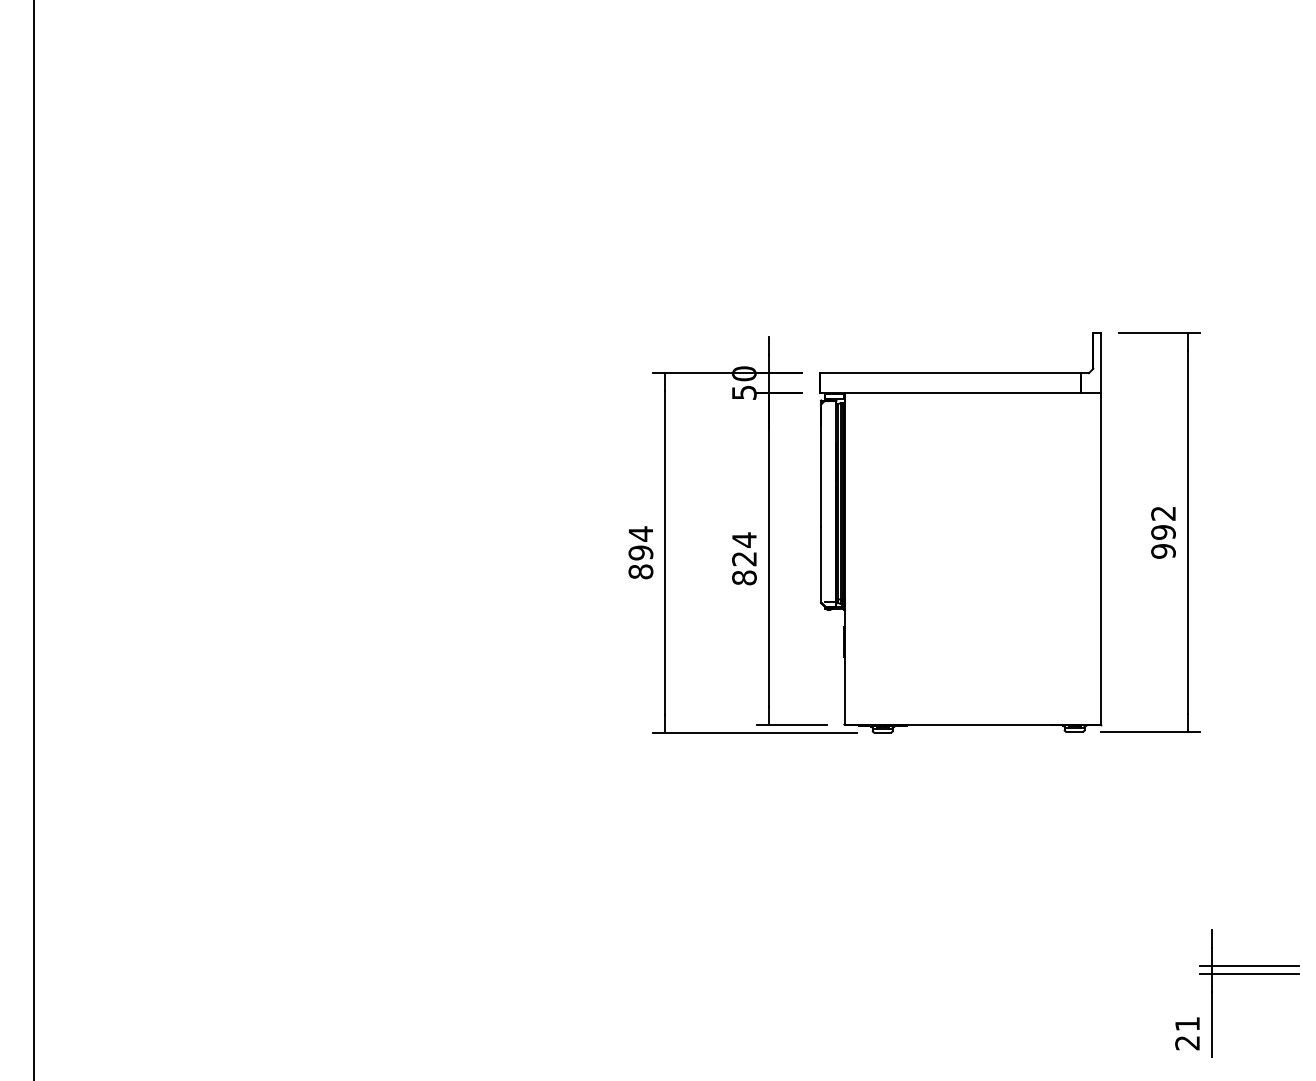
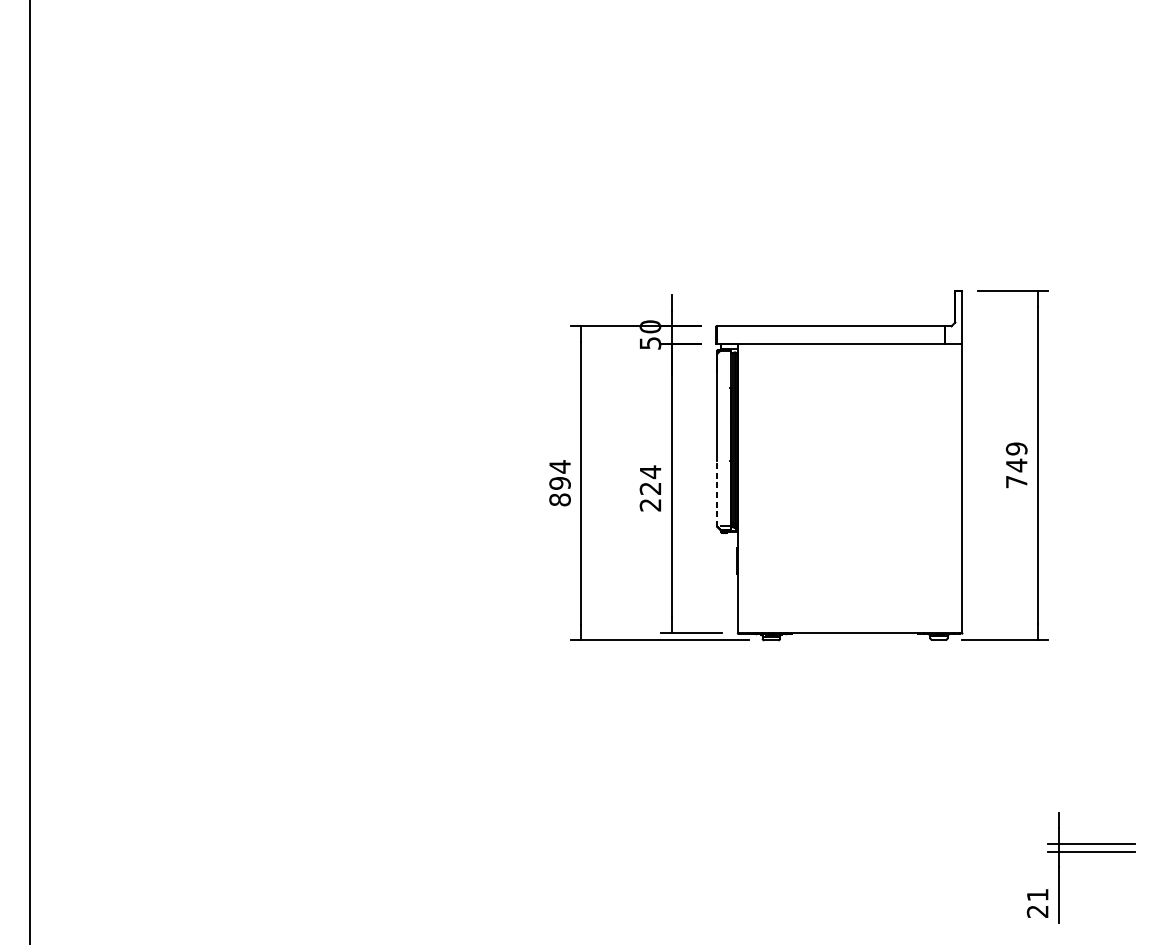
text: (1163, 532) -> (1016, 465), 992 -> 749
line: (820, 565) -> (716, 494), solid -> dashed
text: (744, 577) -> (650, 504), 824 -> 224

